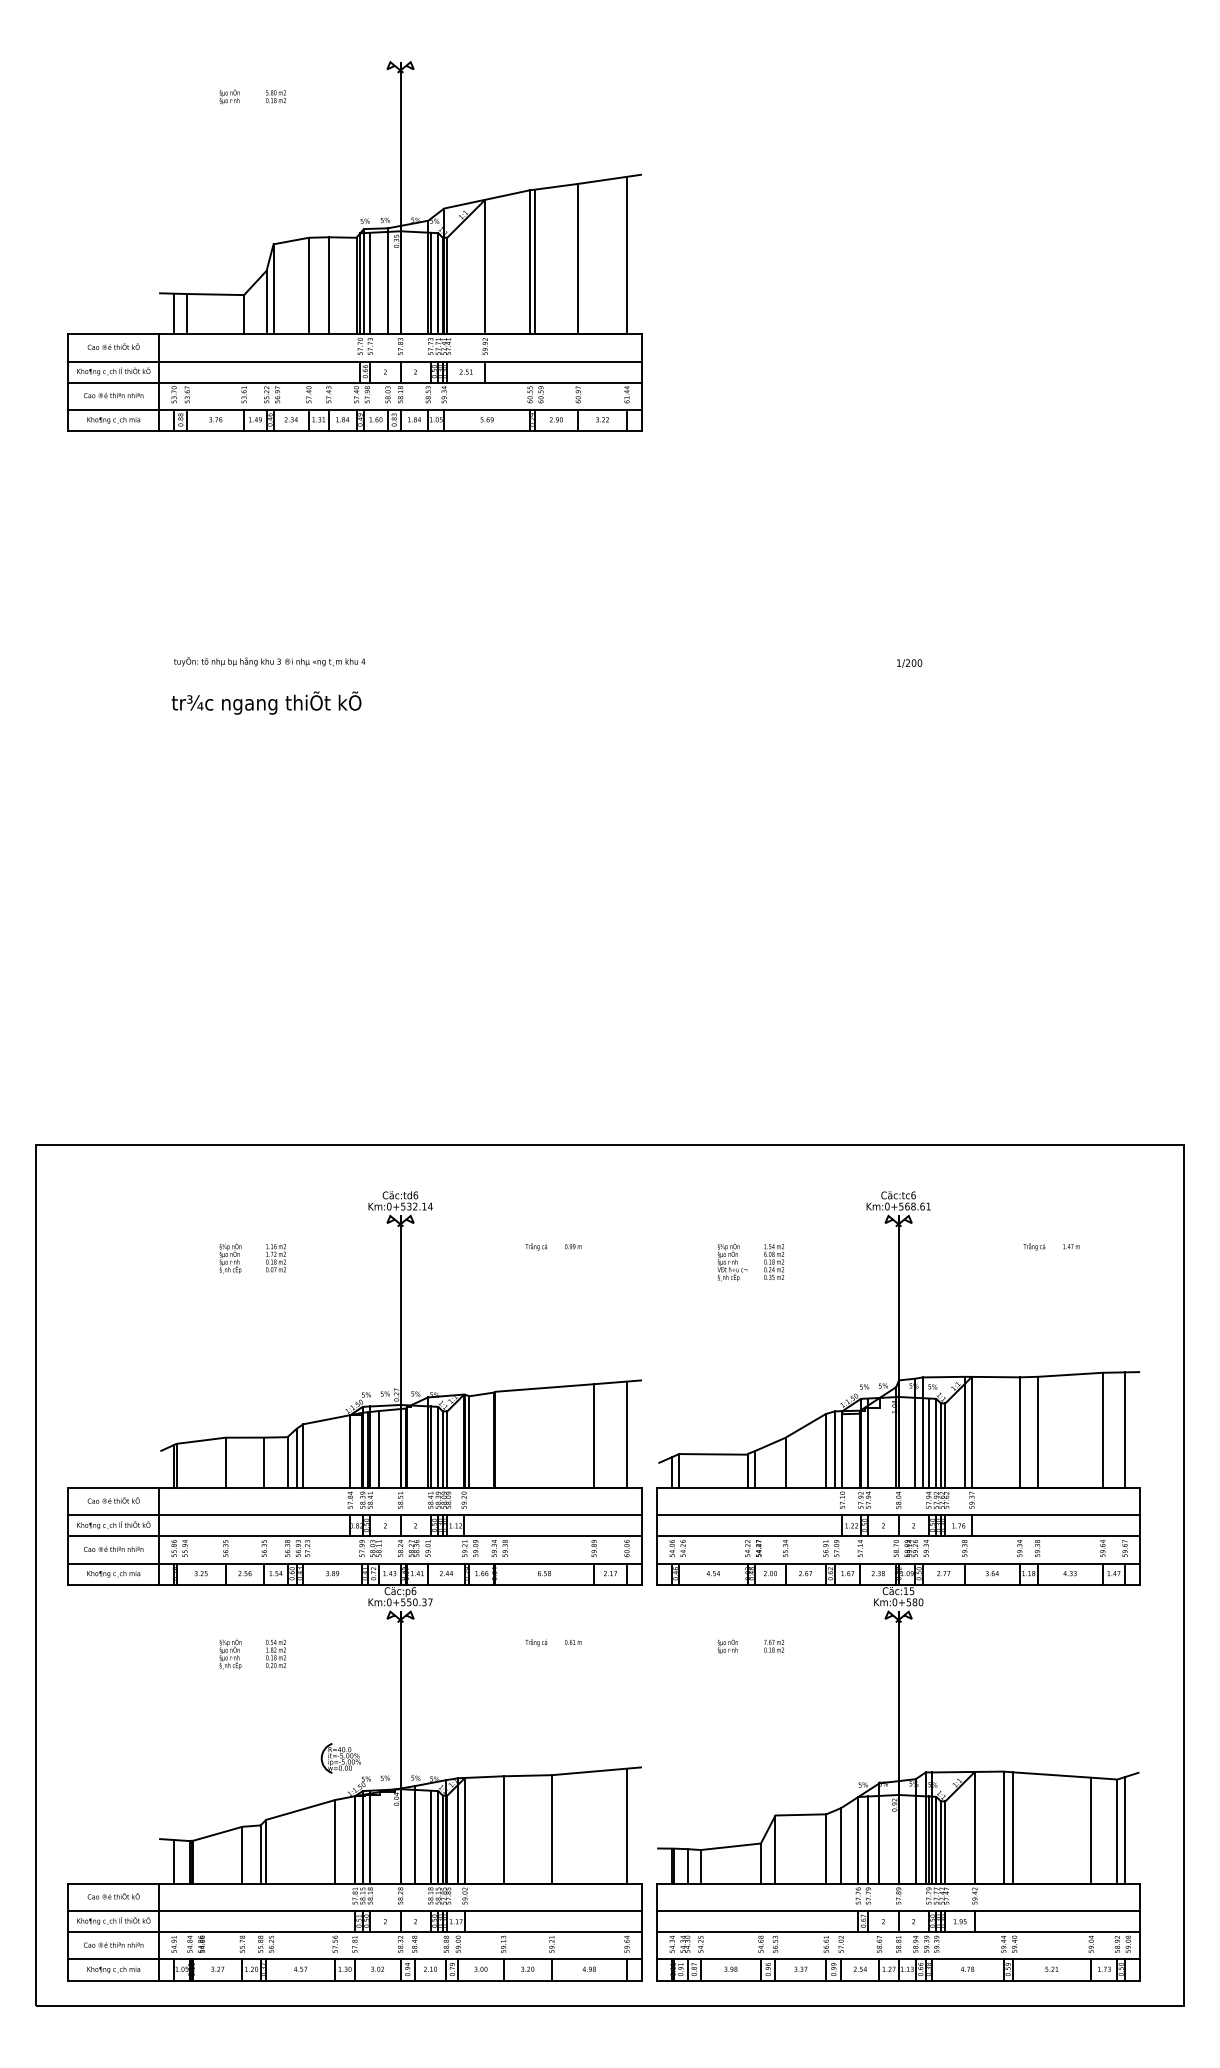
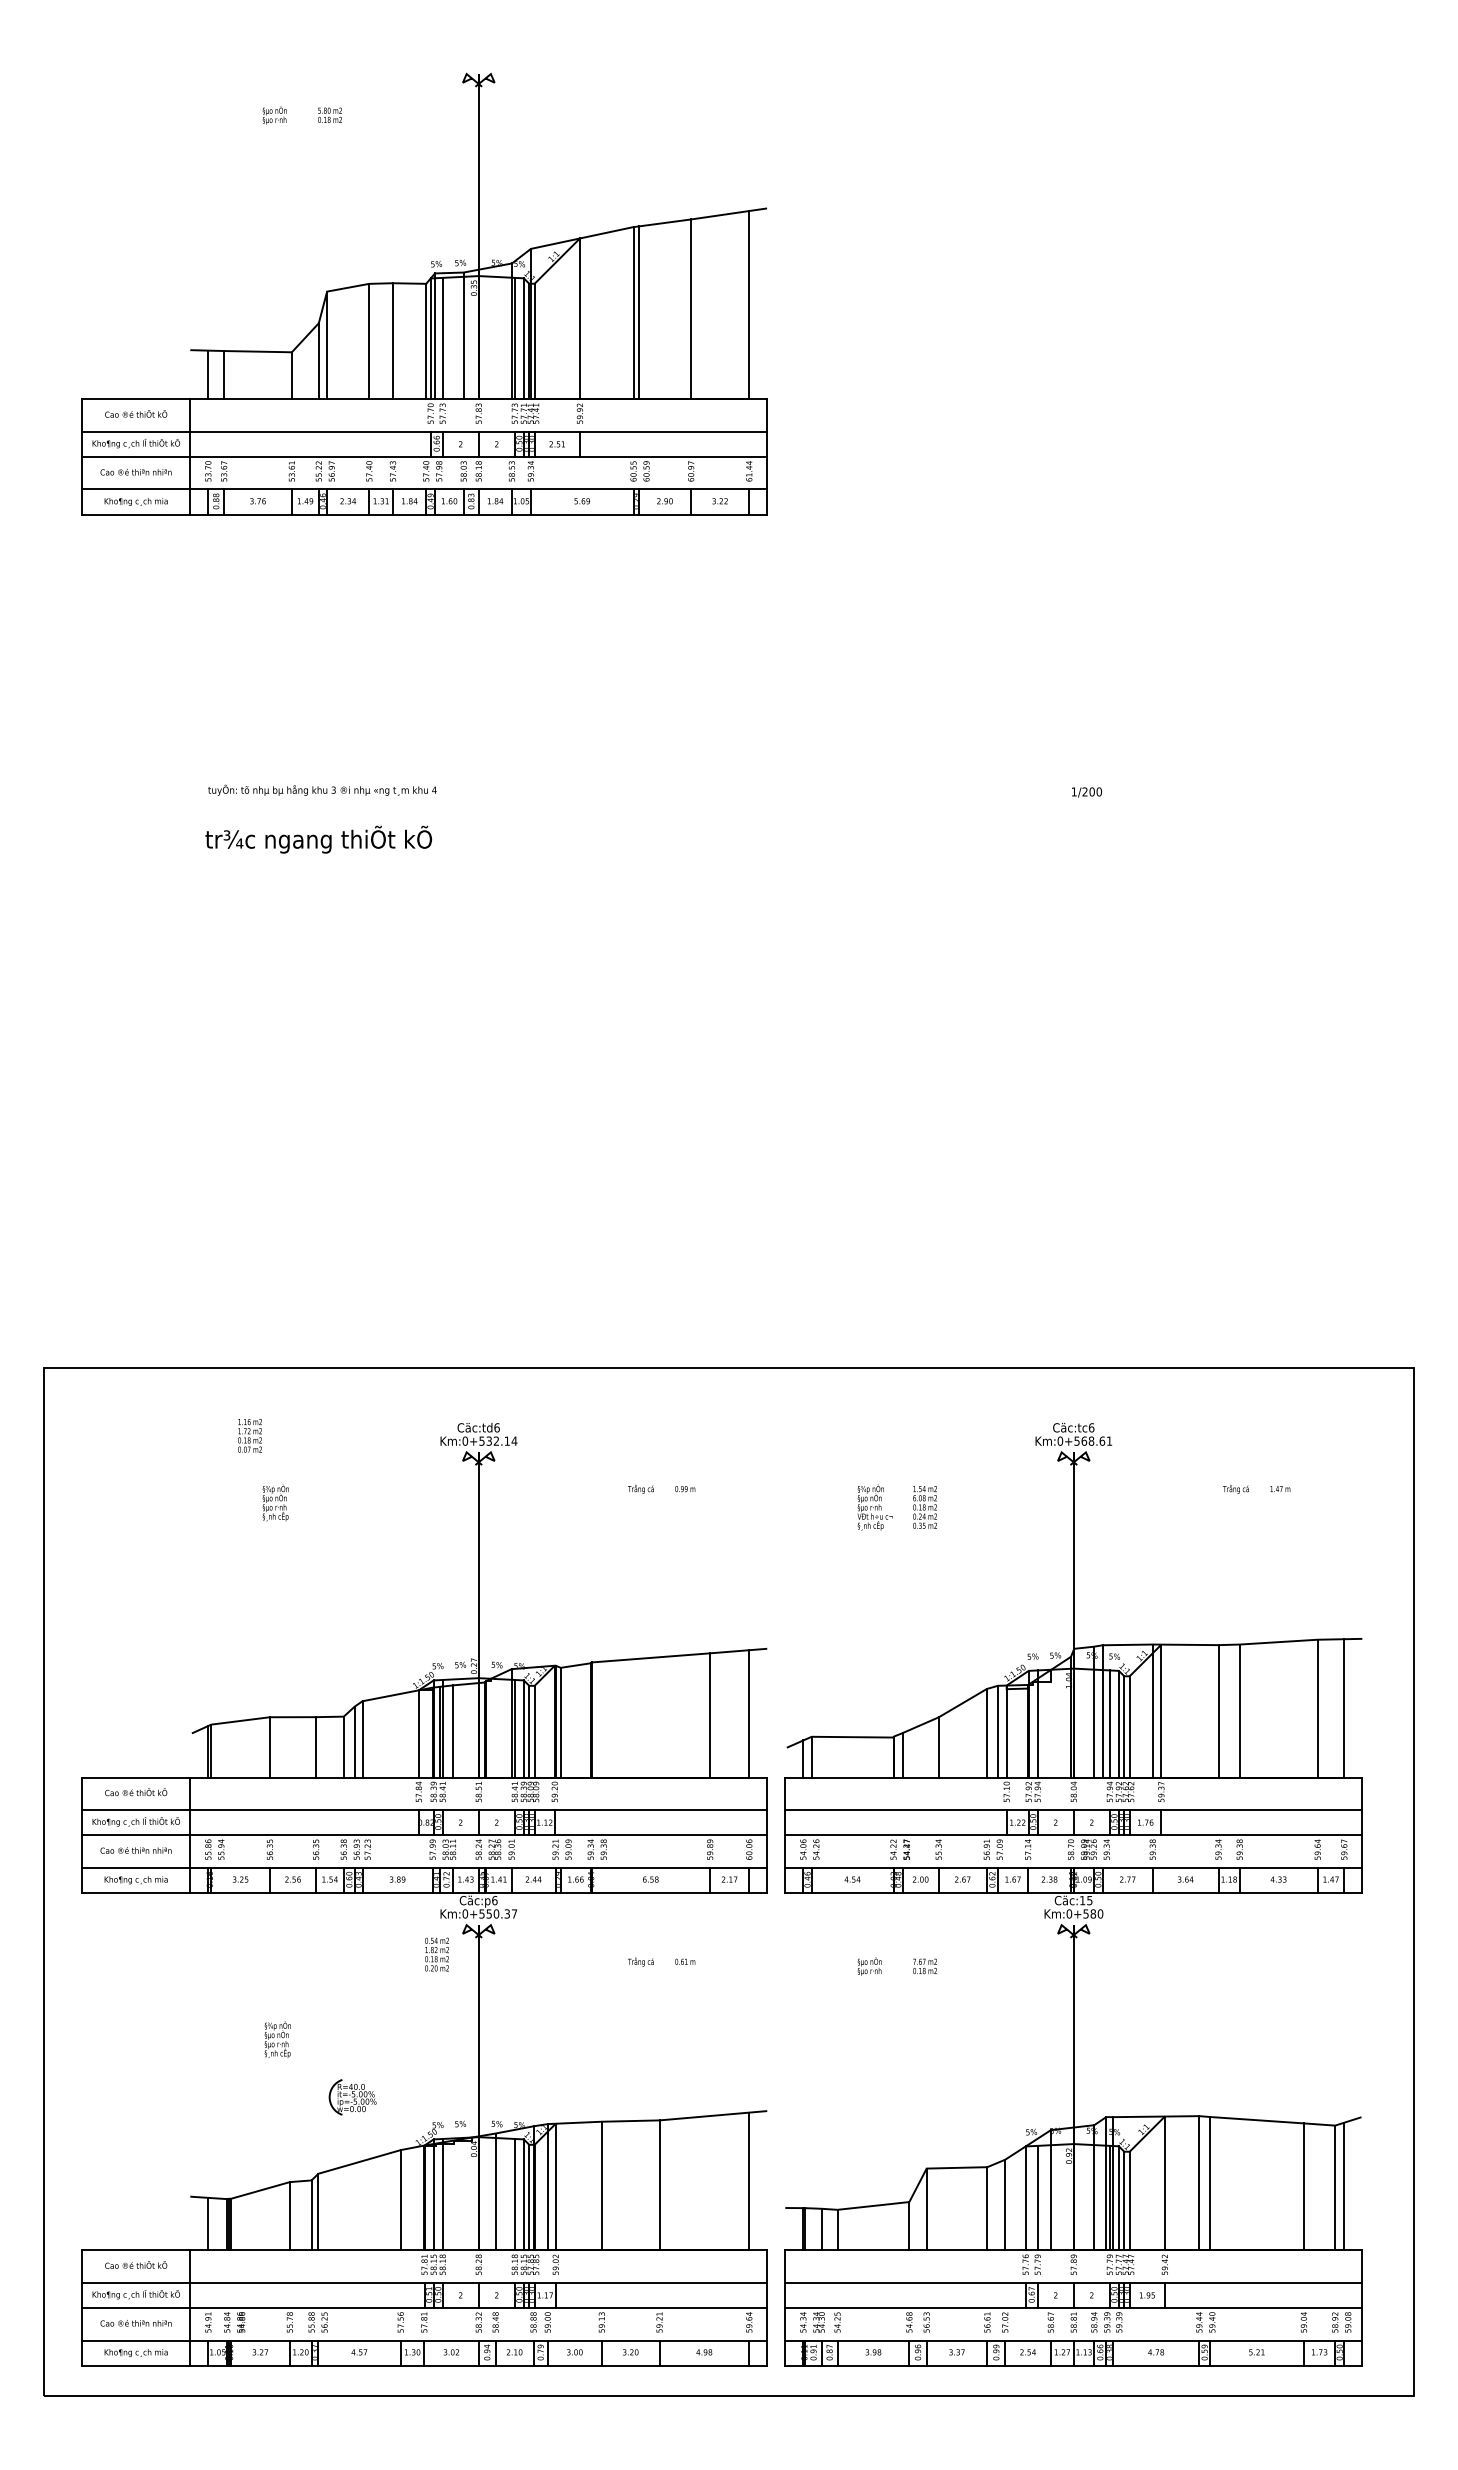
text: (275, 1257) -> (249, 1435), moved
text: (230, 1653) -> (277, 2039), moved
text: (275, 1653) -> (436, 1954), moved
part: (340, 1758) -> (352, 2097), moved

